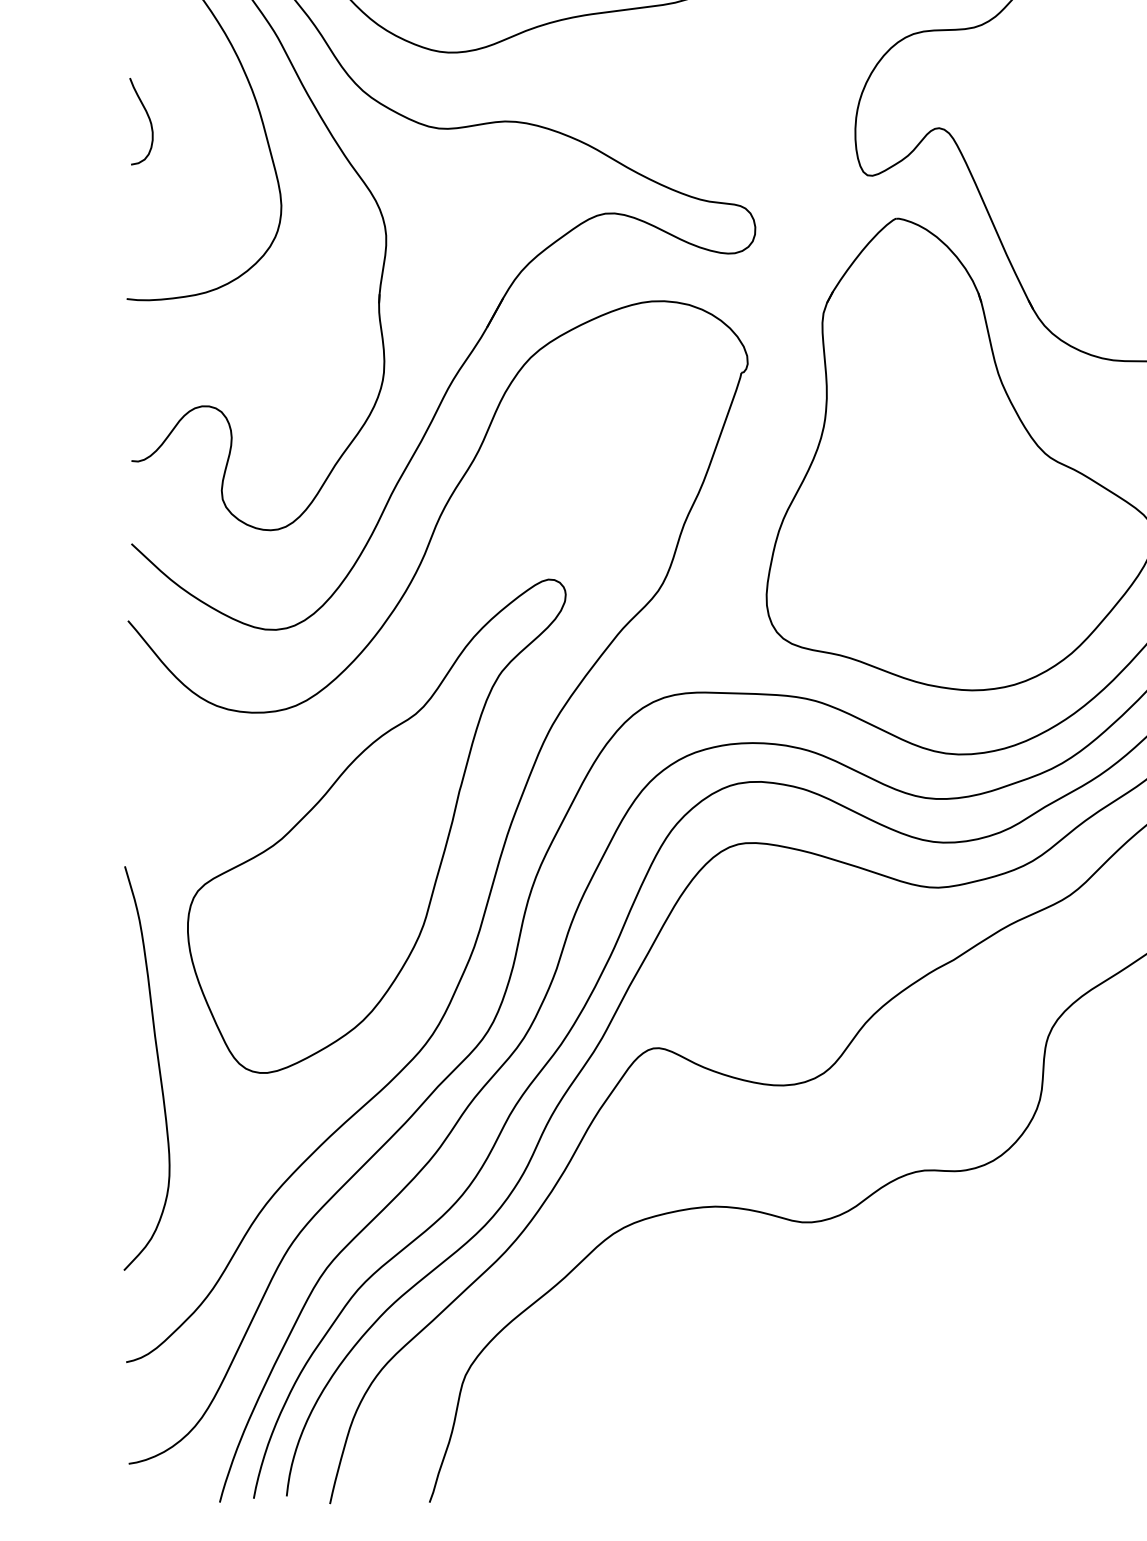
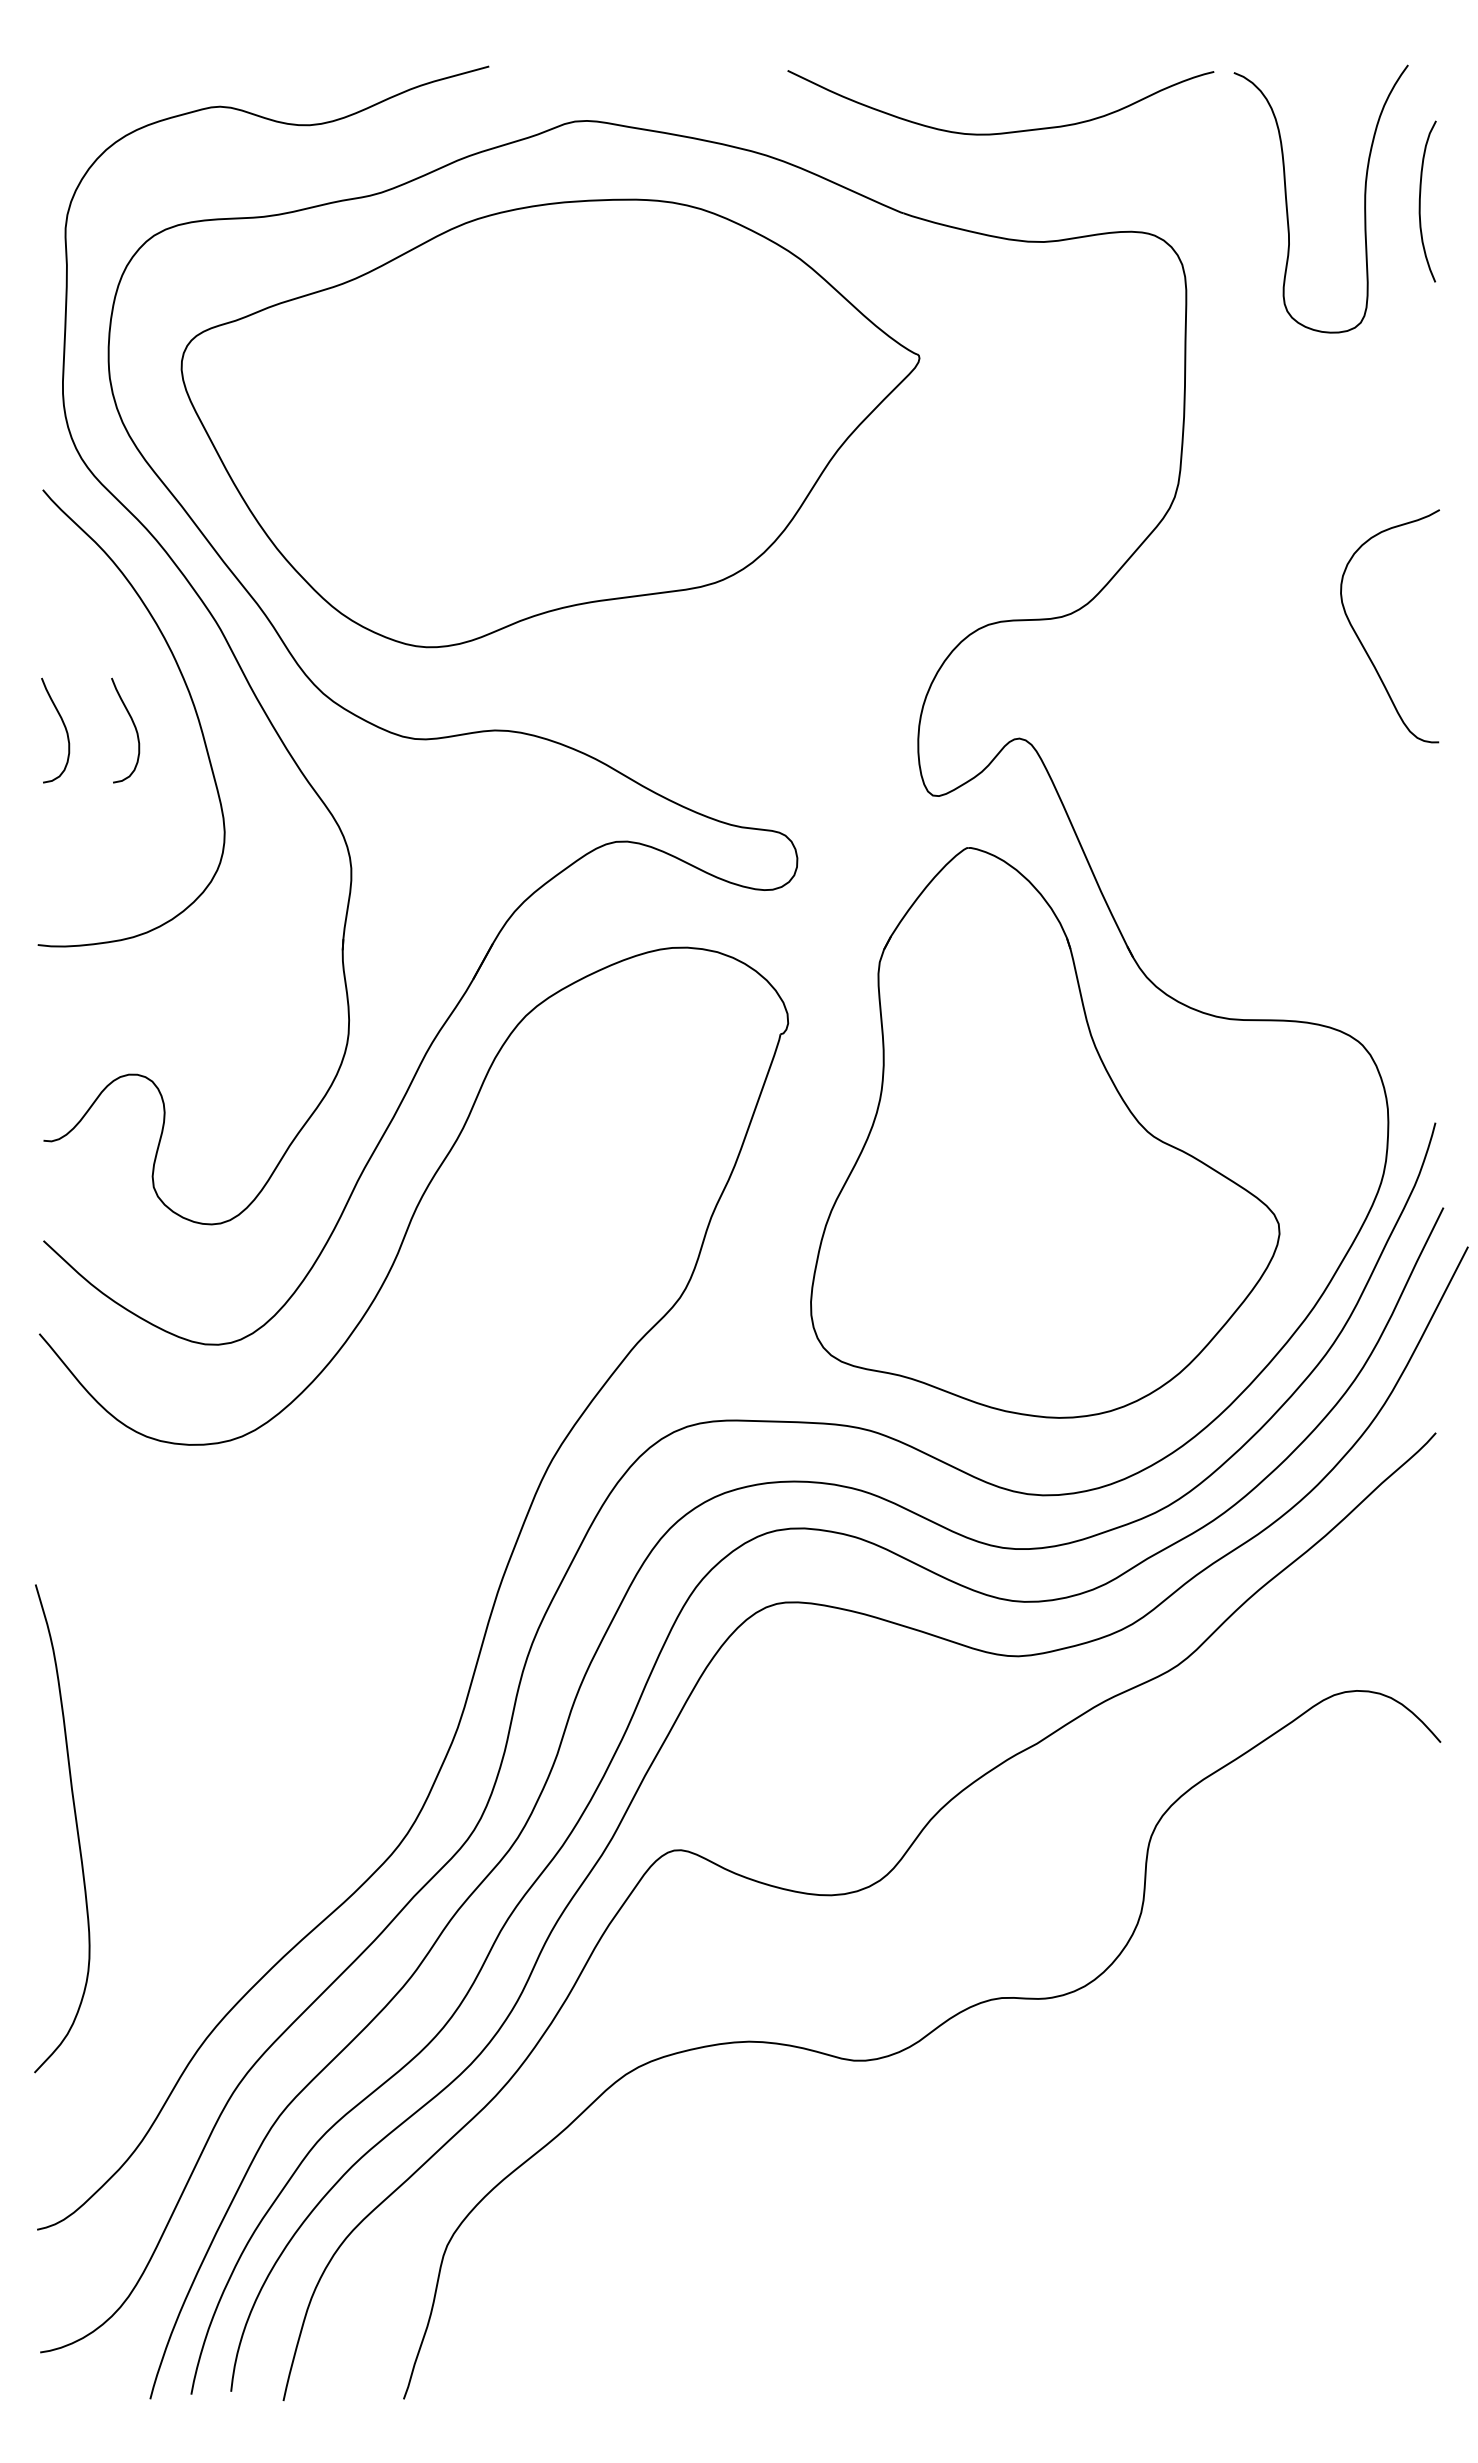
curve: (206, 119) -> (134, 728), added
part: (376, 825) -> (339, 1581), removed
curve: (157, 1064) -> (75, 1824), moved

